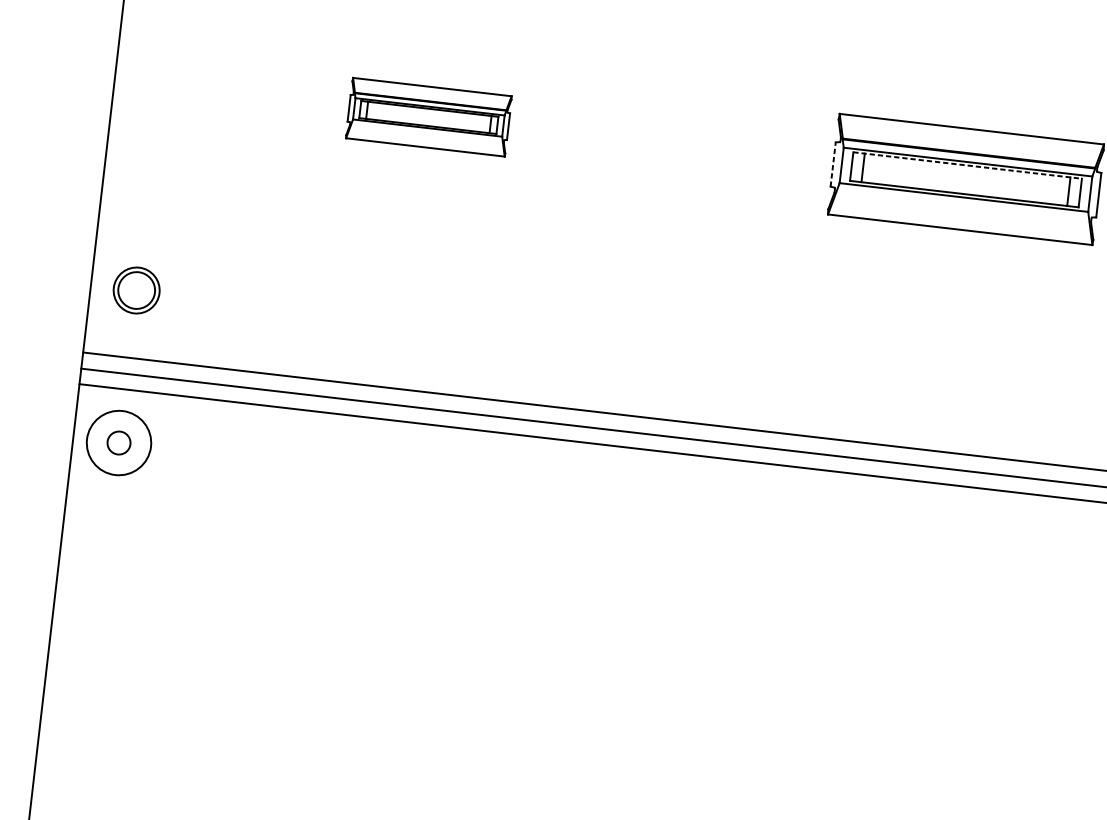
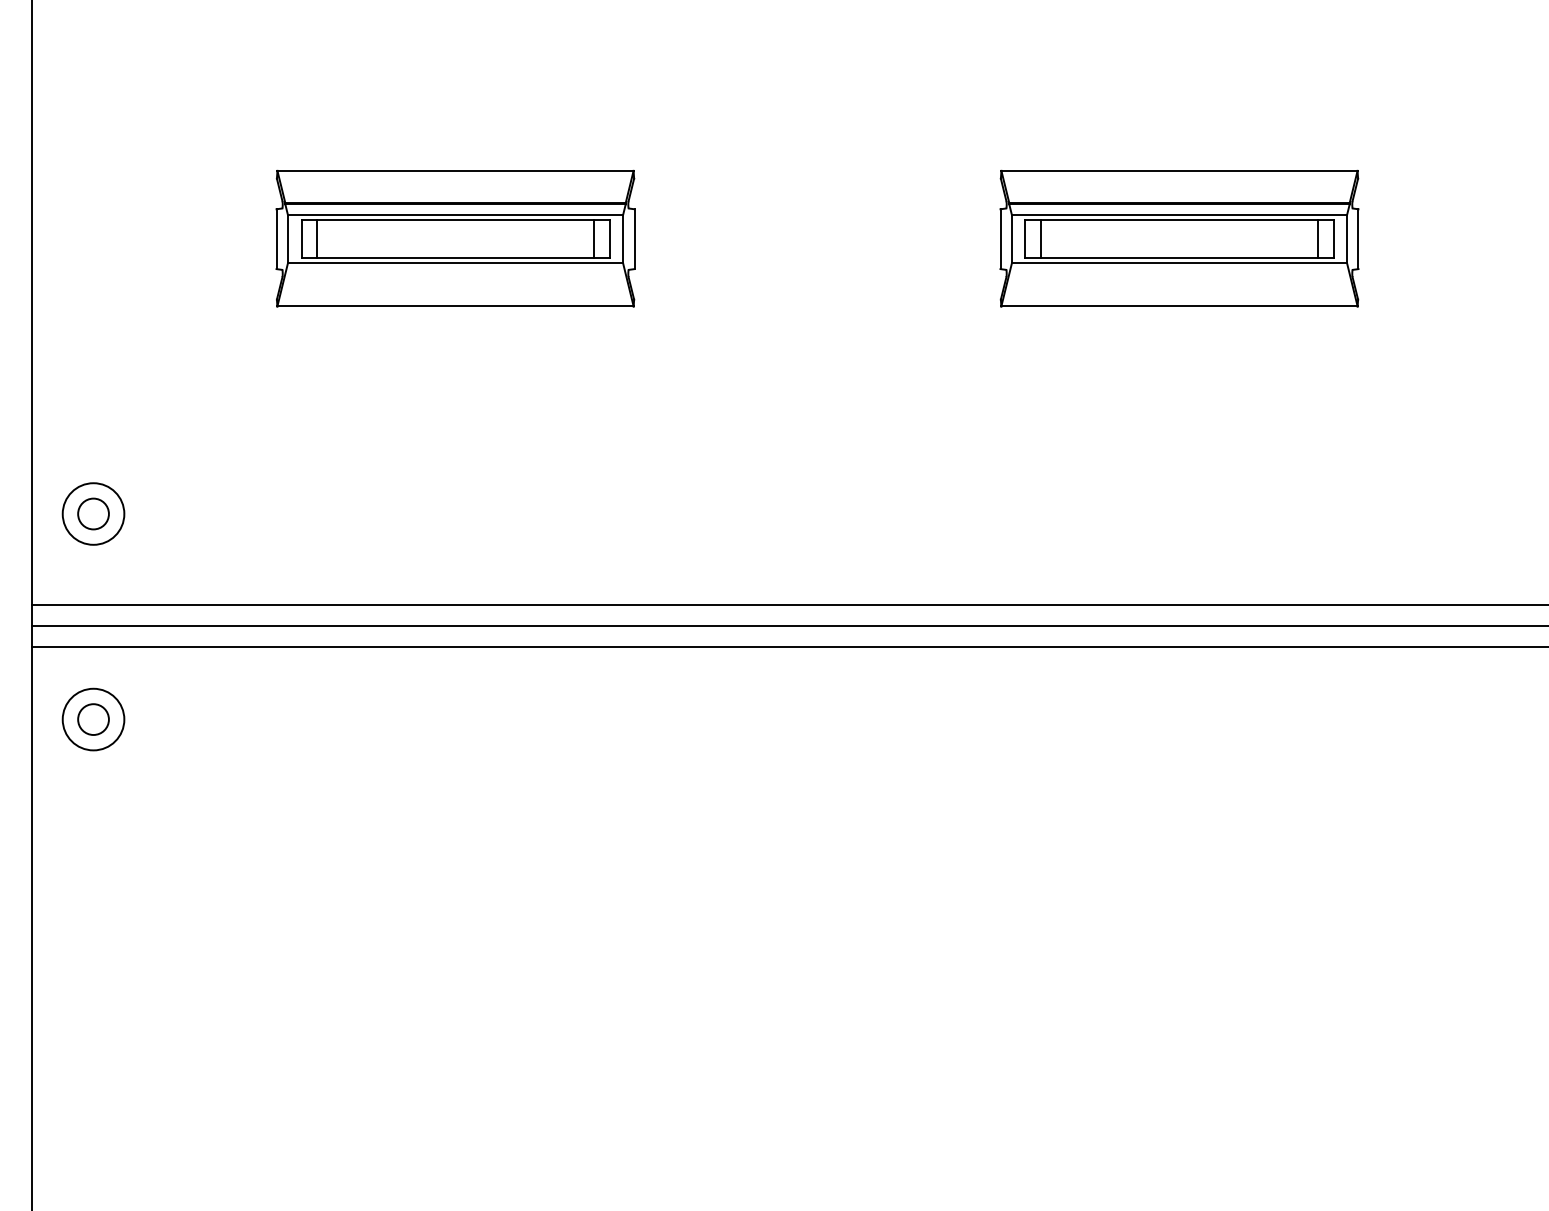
part: (428, 117) -> (455, 238), size x1.67
line: (833, 164) -> (1000, 239), dashed -> solid
line: (967, 165) -> (1179, 219), dashed -> solid
circle: (136, 290) -> (93, 513), size x0.62
circle: (119, 442) -> (93, 719), size x0.71

